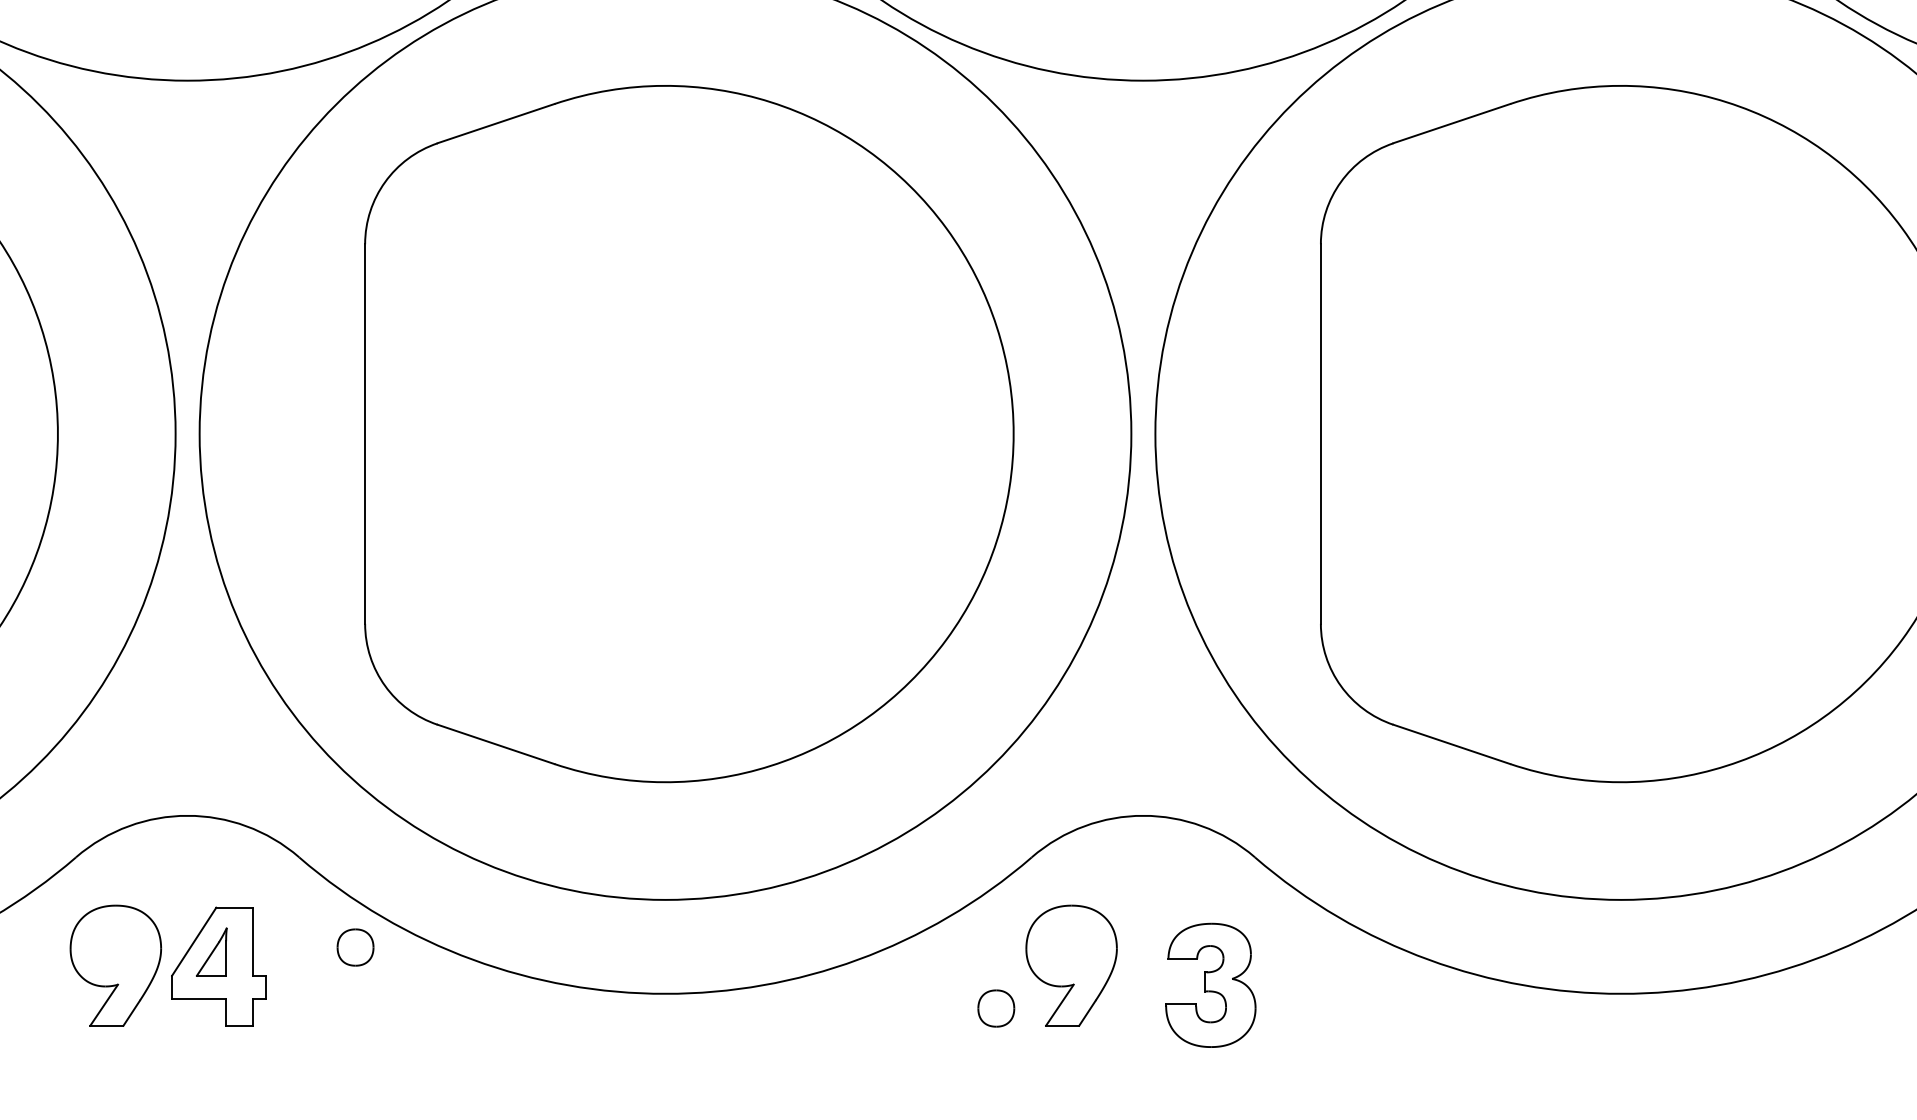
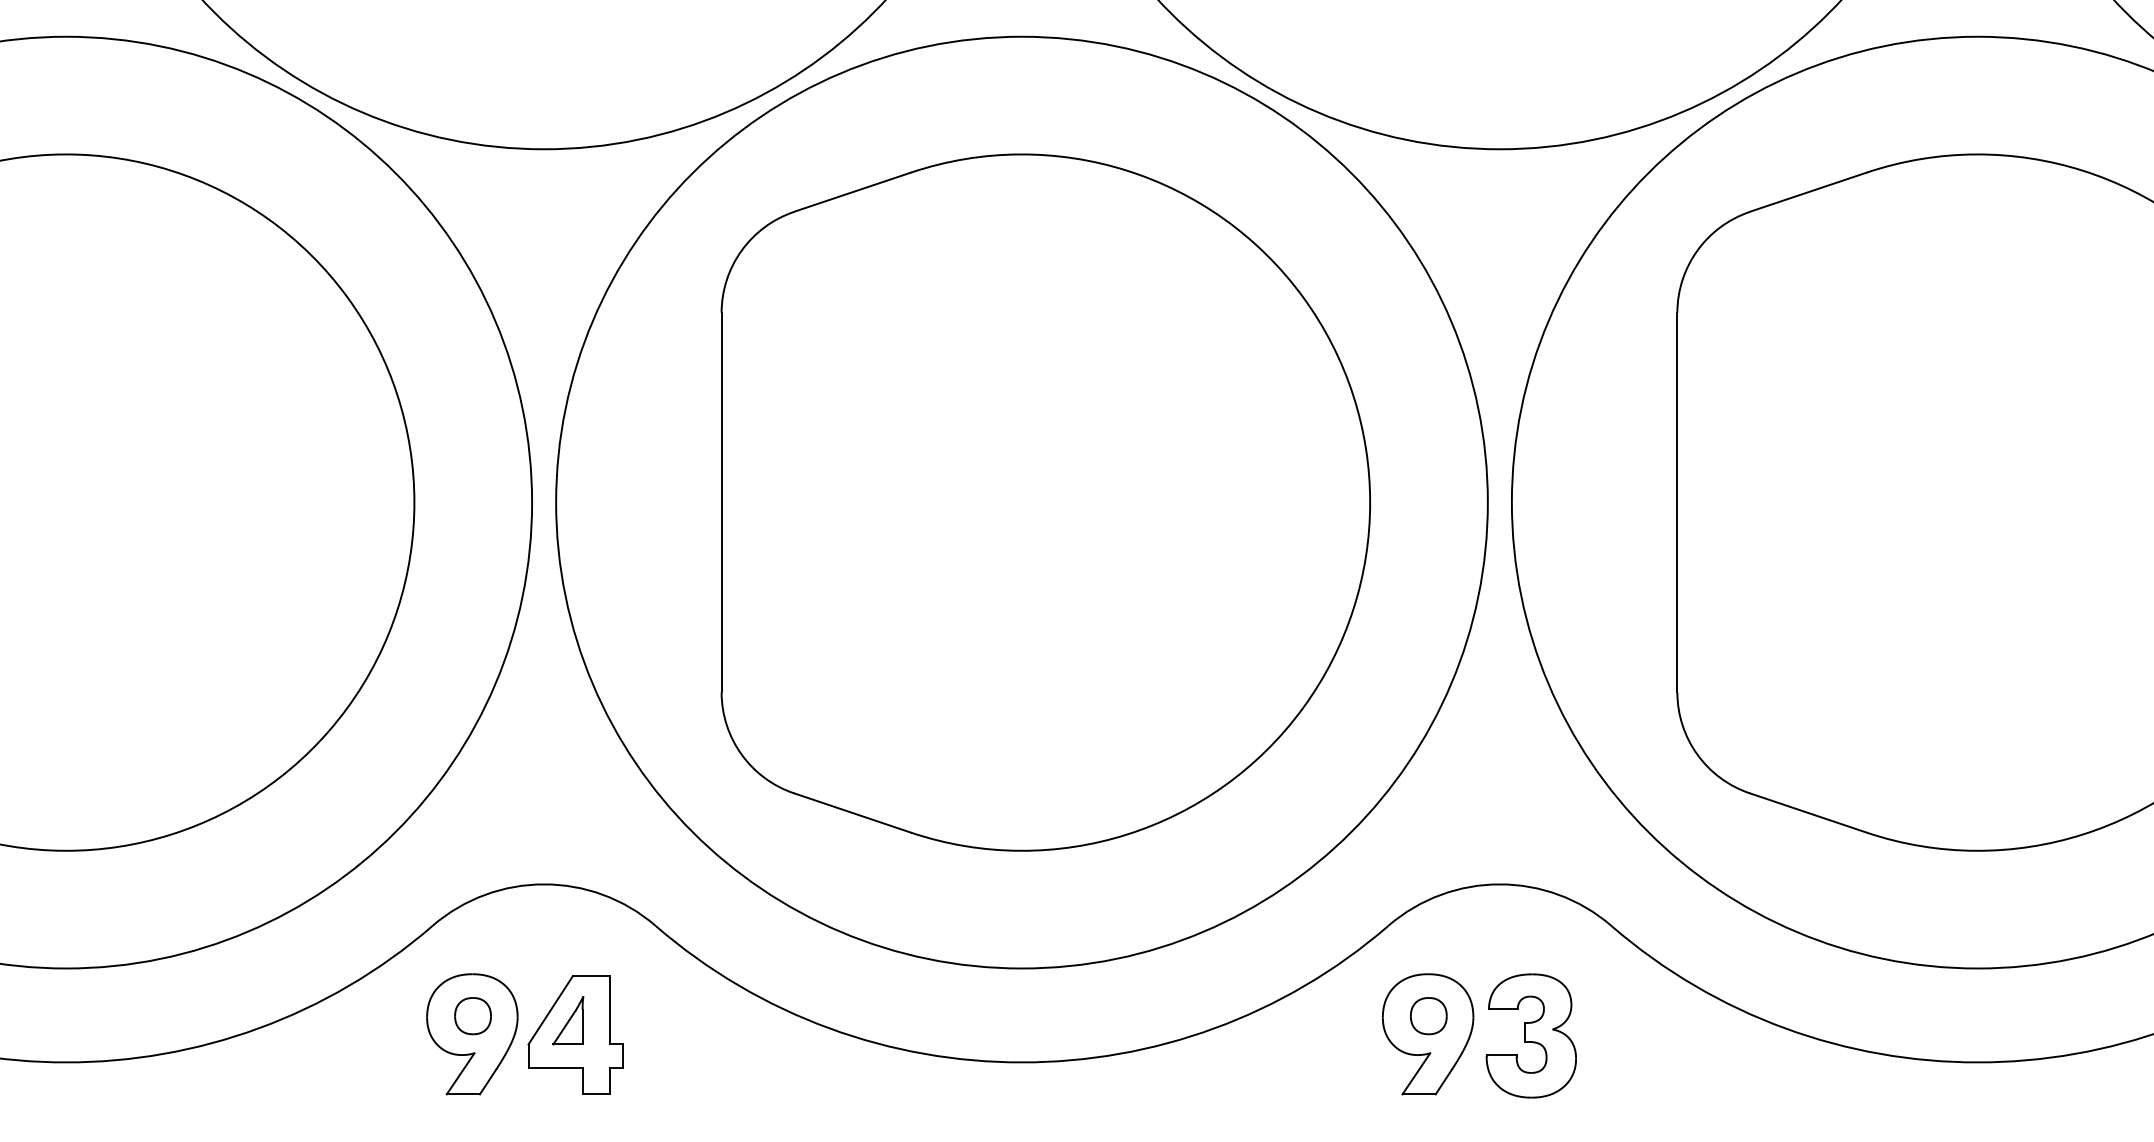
part: (355, 947) -> (472, 1016), moved
part: (1210, 984) -> (1530, 1035), moved
part: (996, 1008) -> (1428, 1016), moved

